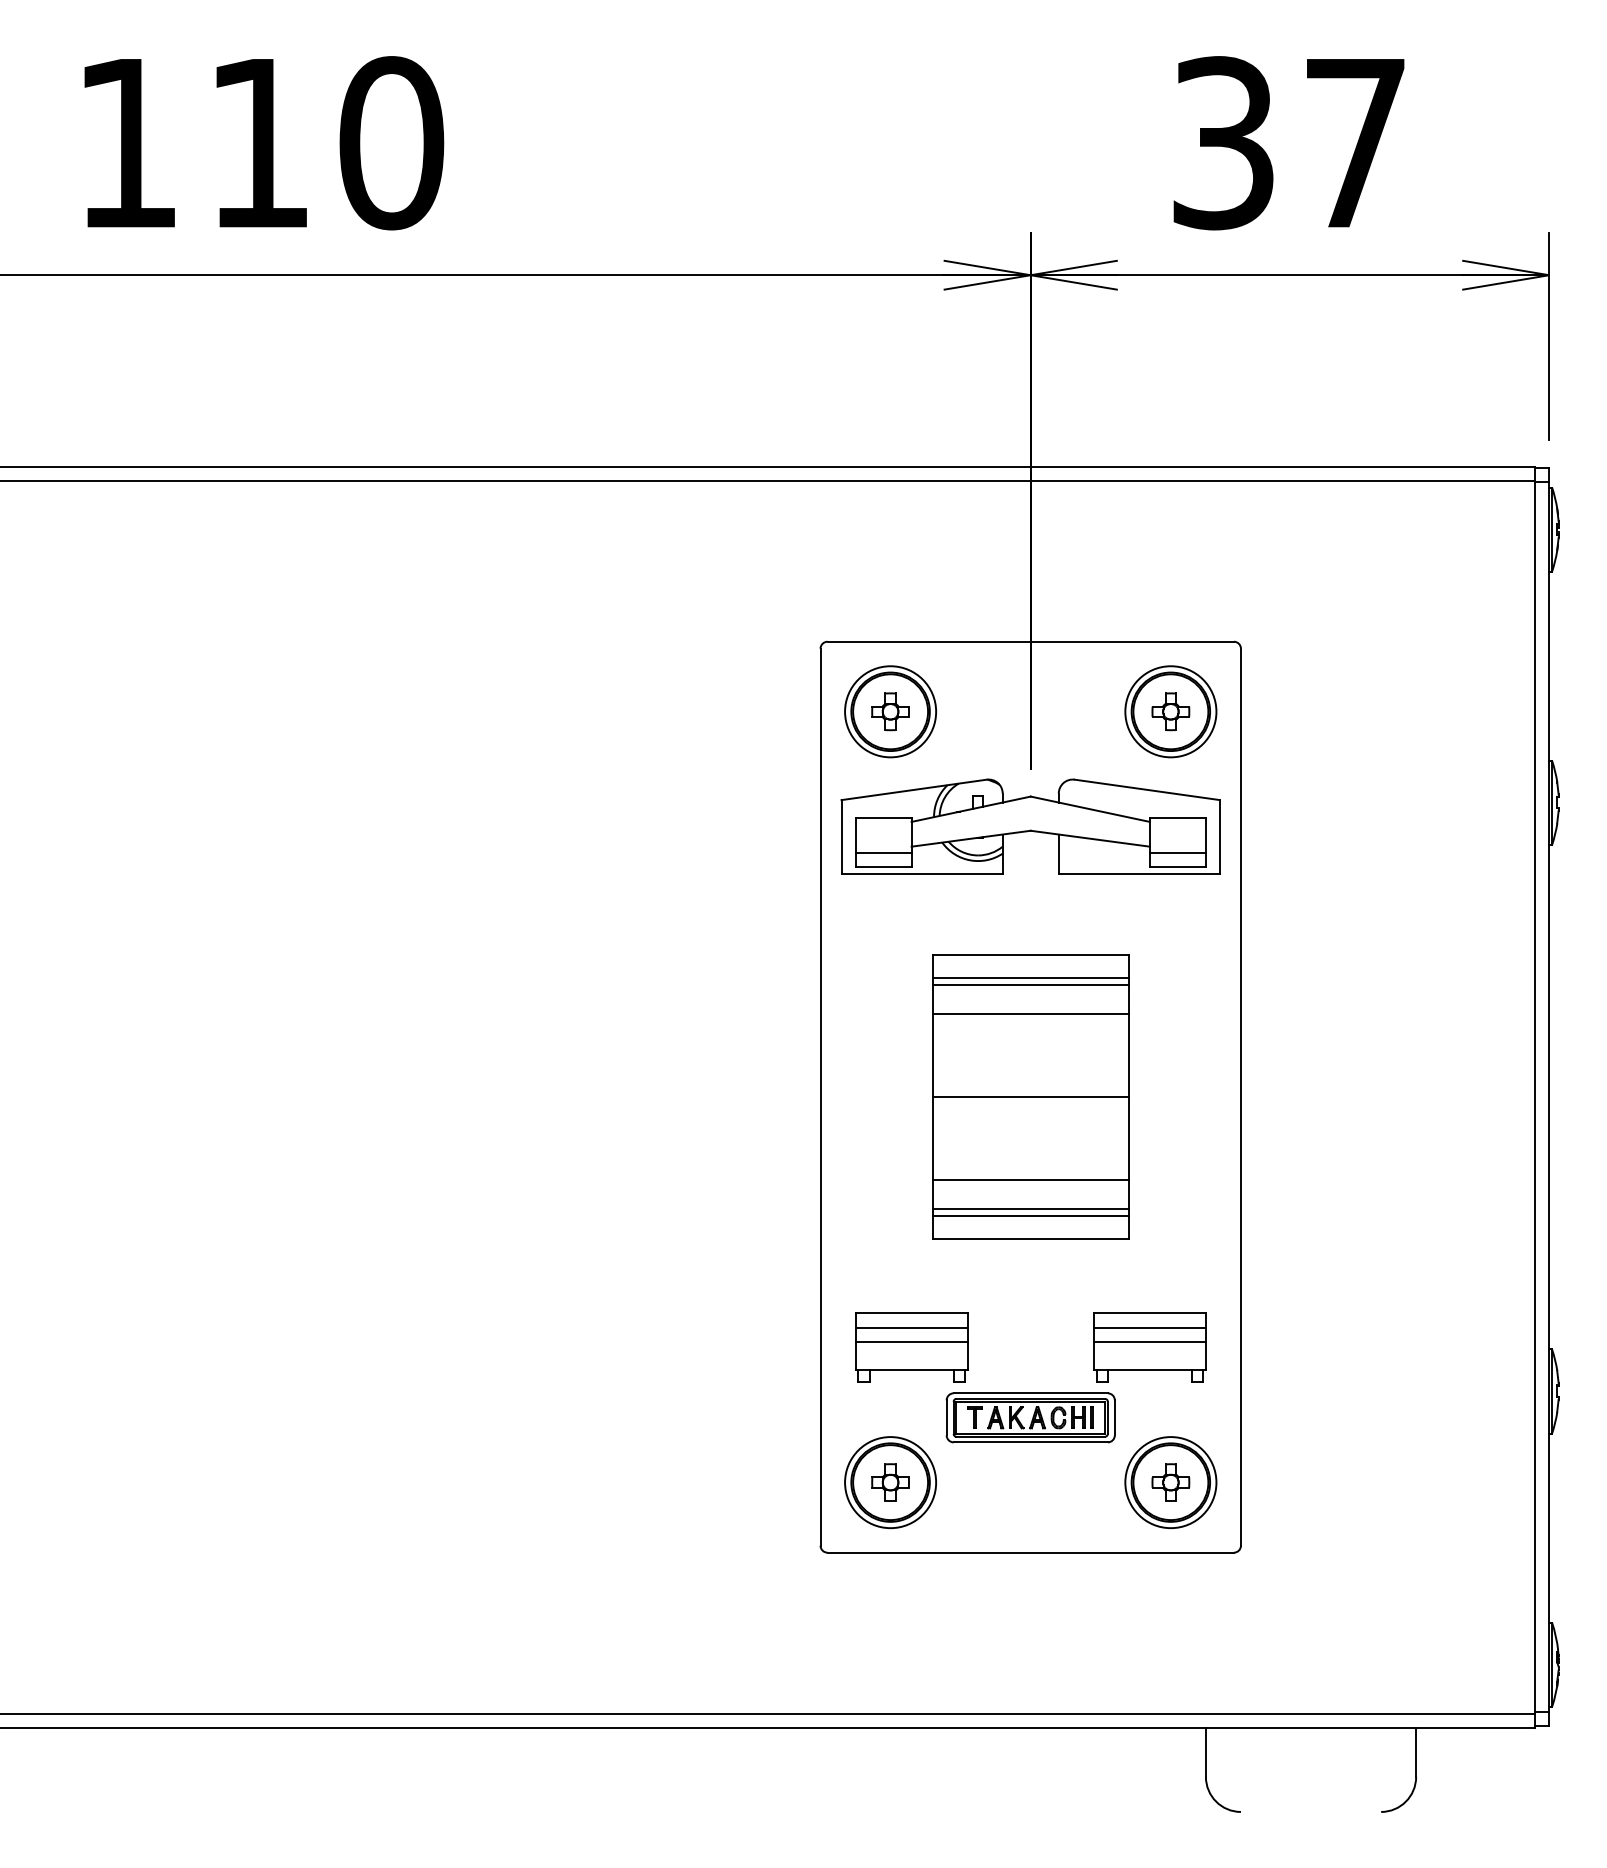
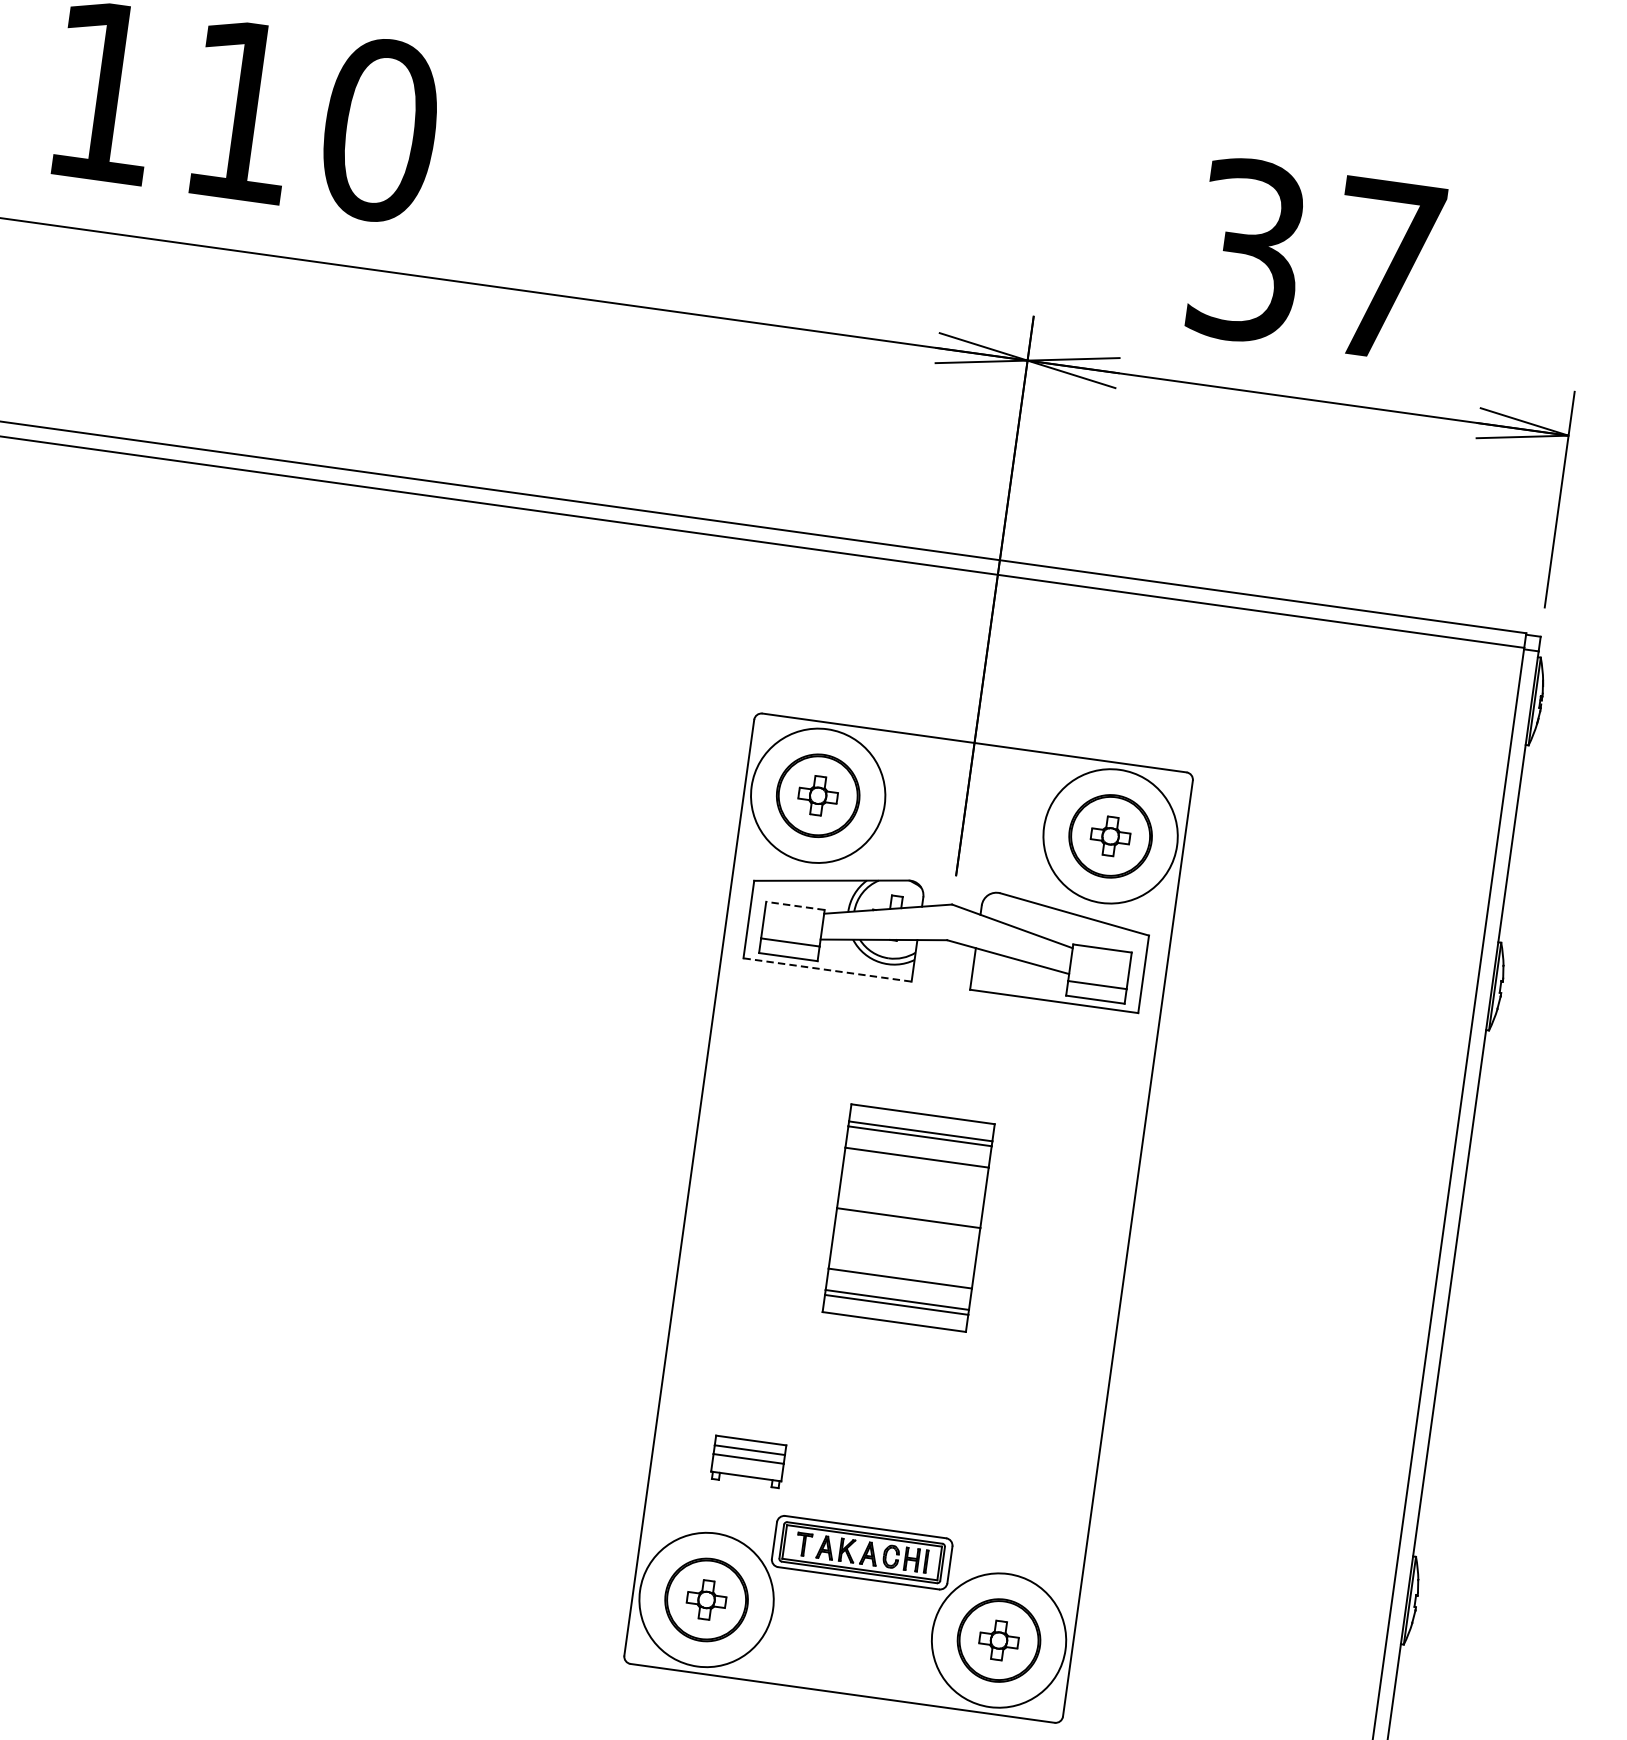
circle: (890, 711) -> (818, 795), size x1.4
circle: (1170, 711) -> (1110, 836), size x1.4
line: (883, 818) -> (795, 906), solid -> dashed
line: (922, 874) -> (827, 970), solid -> dashed
part: (1030, 1096) -> (908, 1217), size x0.7
part: (911, 1347) -> (747, 1462), size x0.6
part: (1149, 1347) -> (996, 1496), removed
circle: (890, 1482) -> (706, 1599), size x1.4
circle: (1170, 1482) -> (998, 1640), size x1.4

